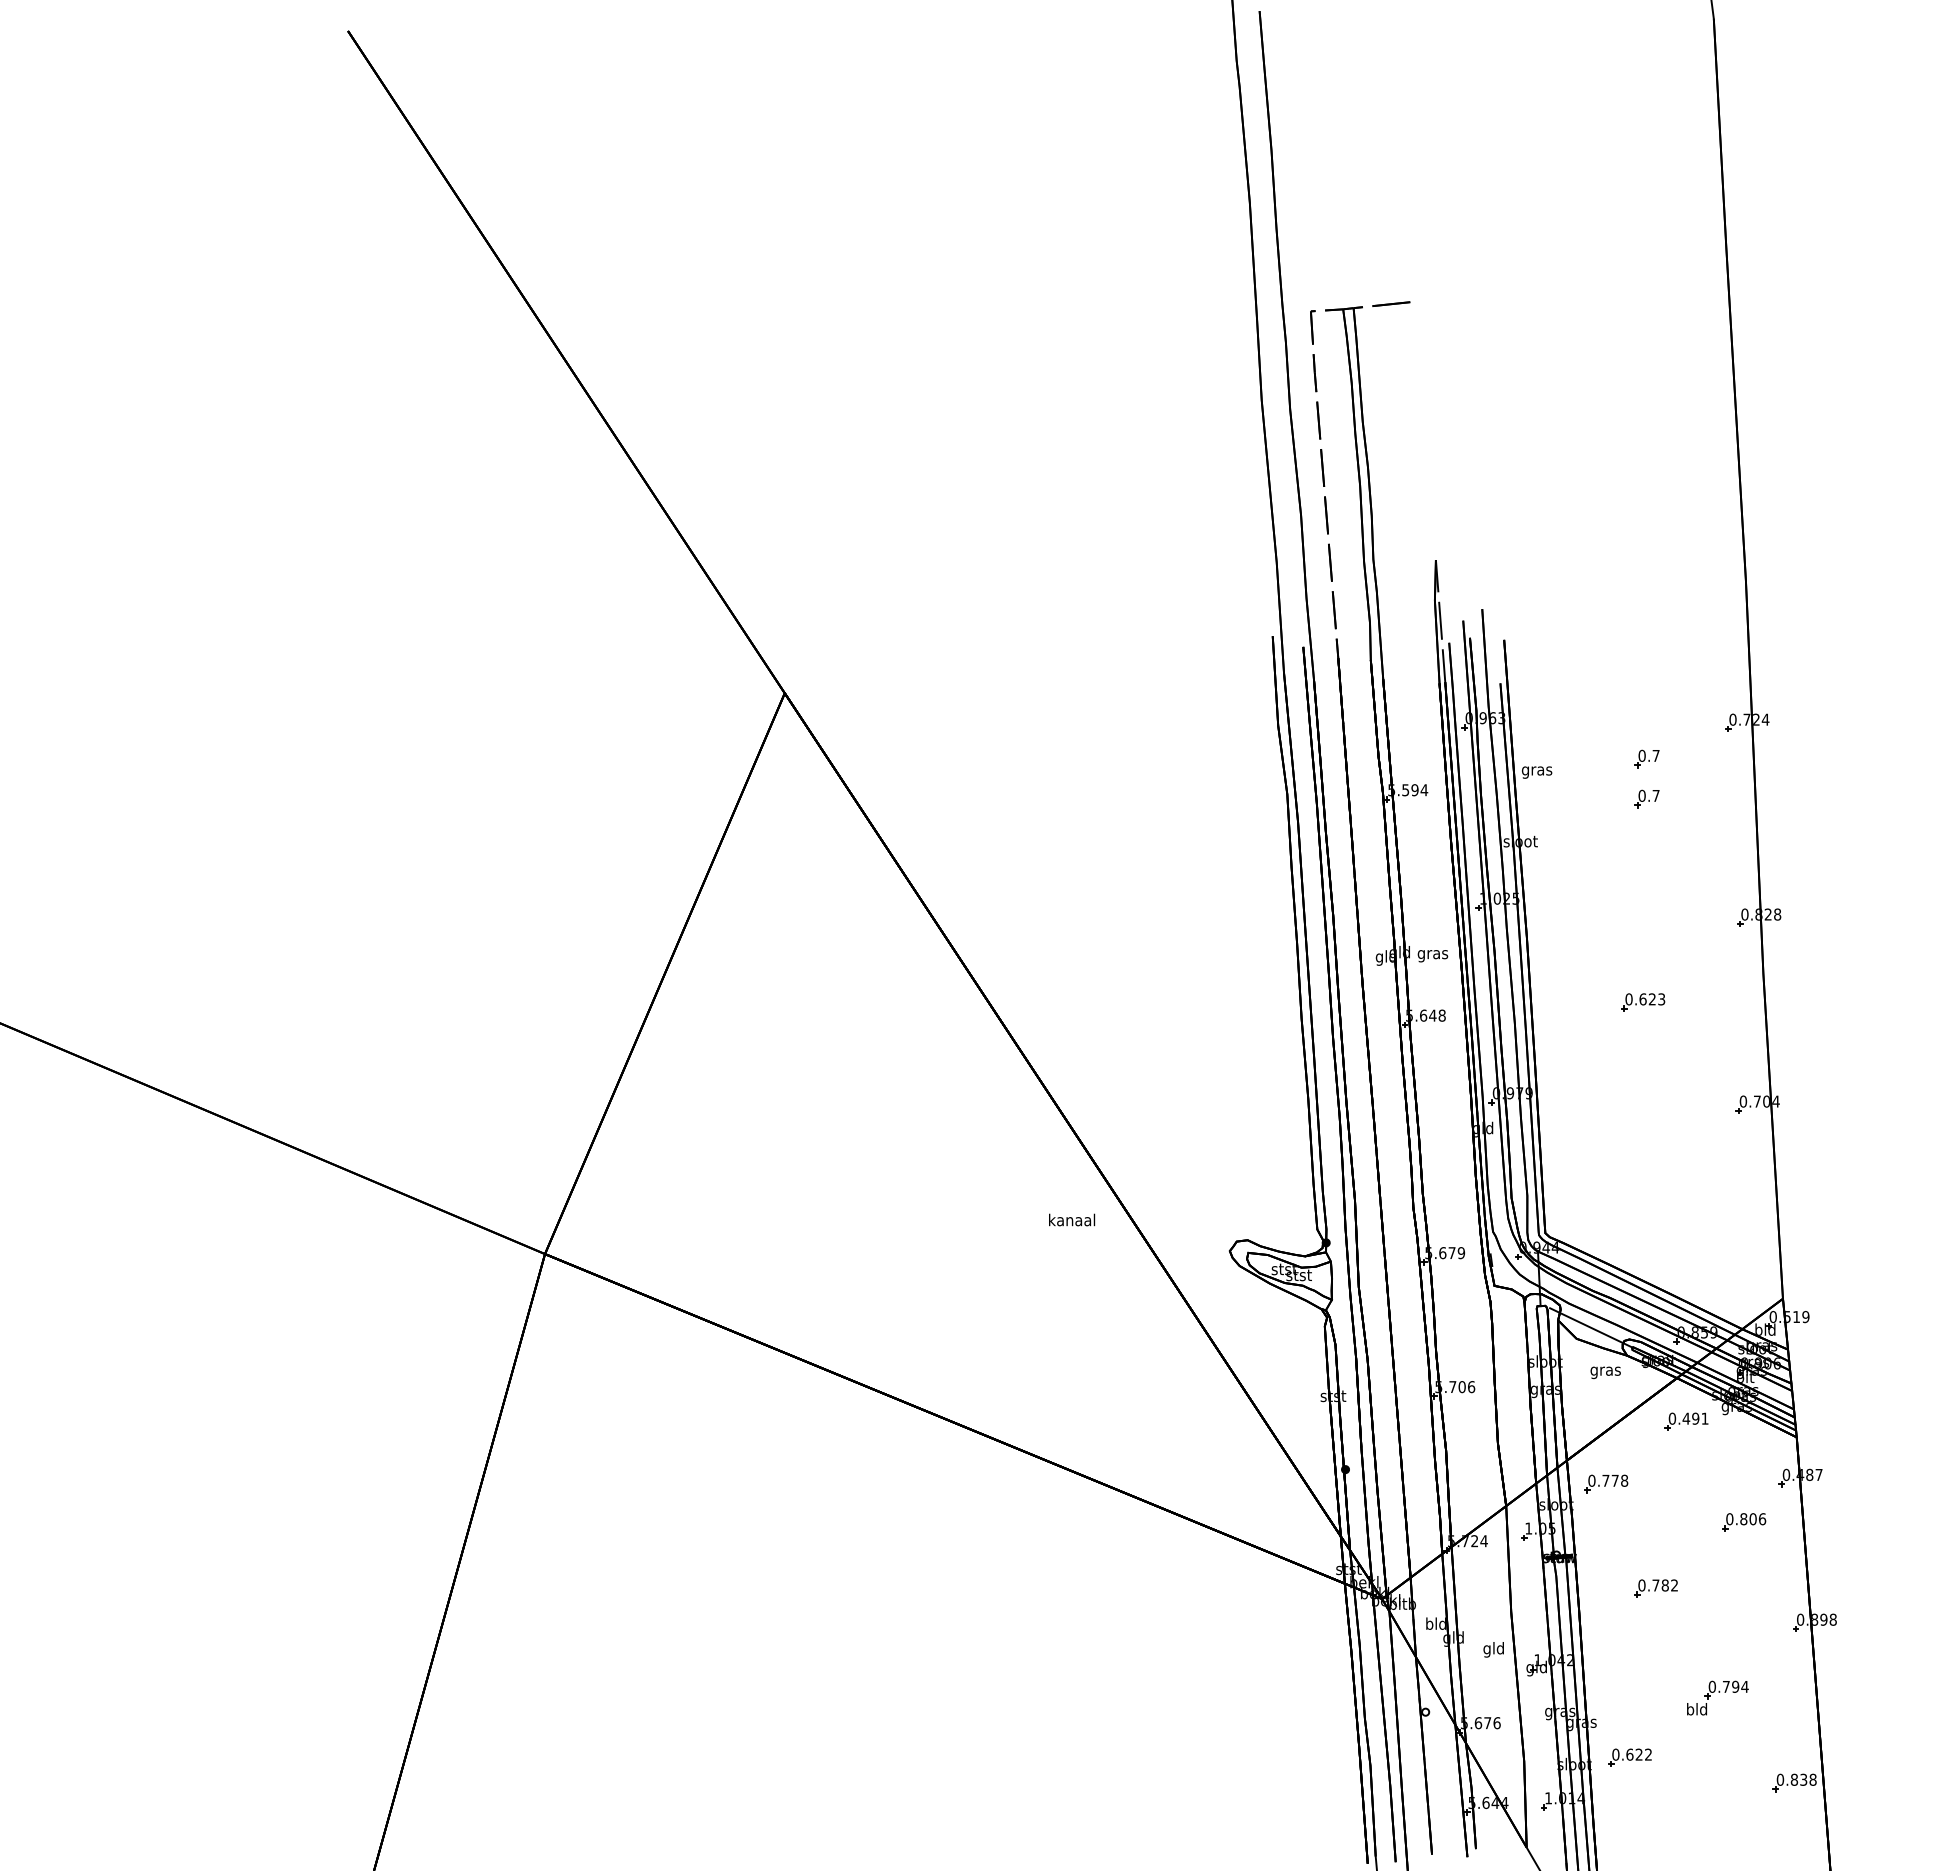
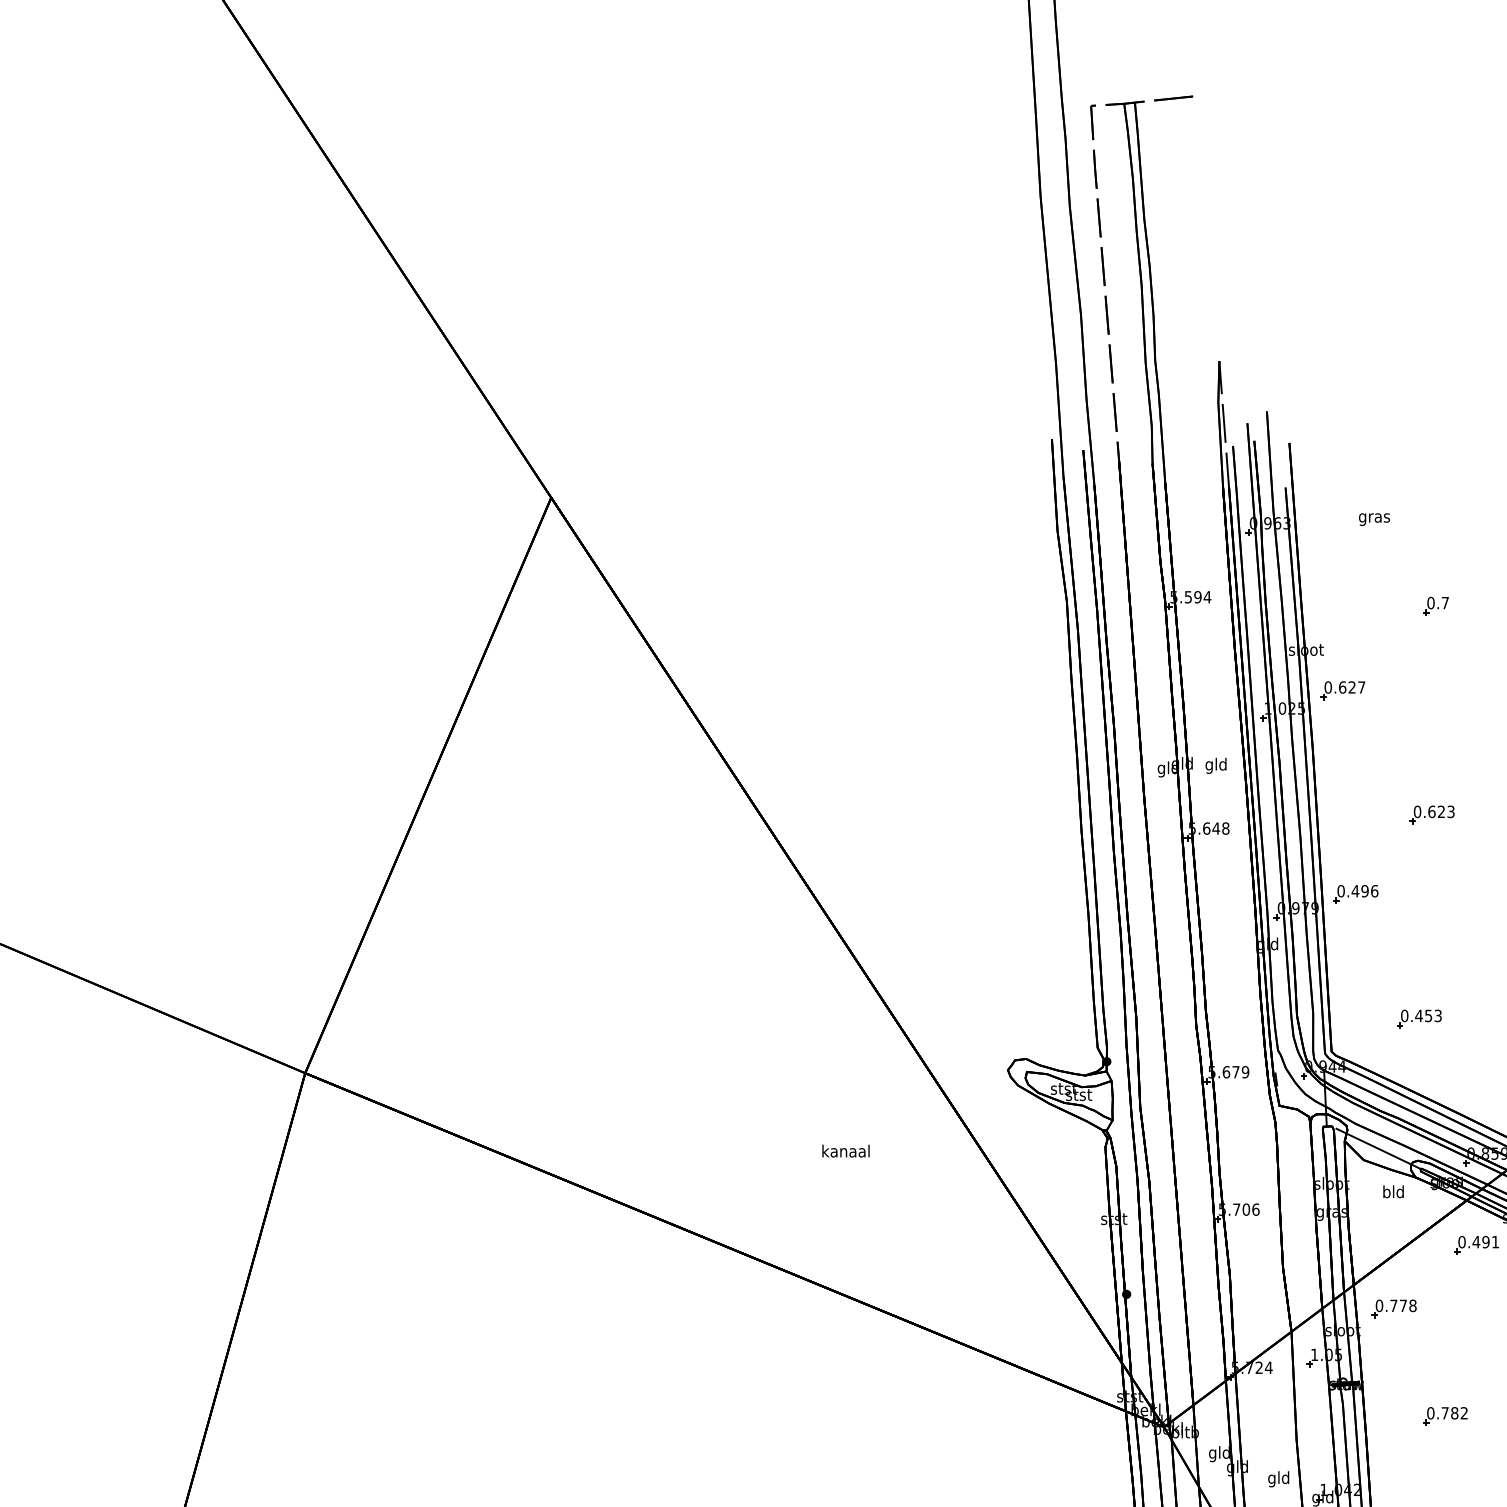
part: (1646, 758) -> (1435, 564), removed
text: (1537, 772) -> (1374, 519), moved
part: (1555, 881) -> (1342, 690), added
text: (1432, 954) -> (1215, 765), gras -> gld
part: (1568, 1079) -> (1355, 894), added
part: (1630, 1201) -> (1419, 1019), added
text: (1072, 1219) -> (846, 1150), moved
text: (1605, 1371) -> (1393, 1193), gras -> bld
text: (1429, 1625) -> (1212, 1454), bld -> gld

